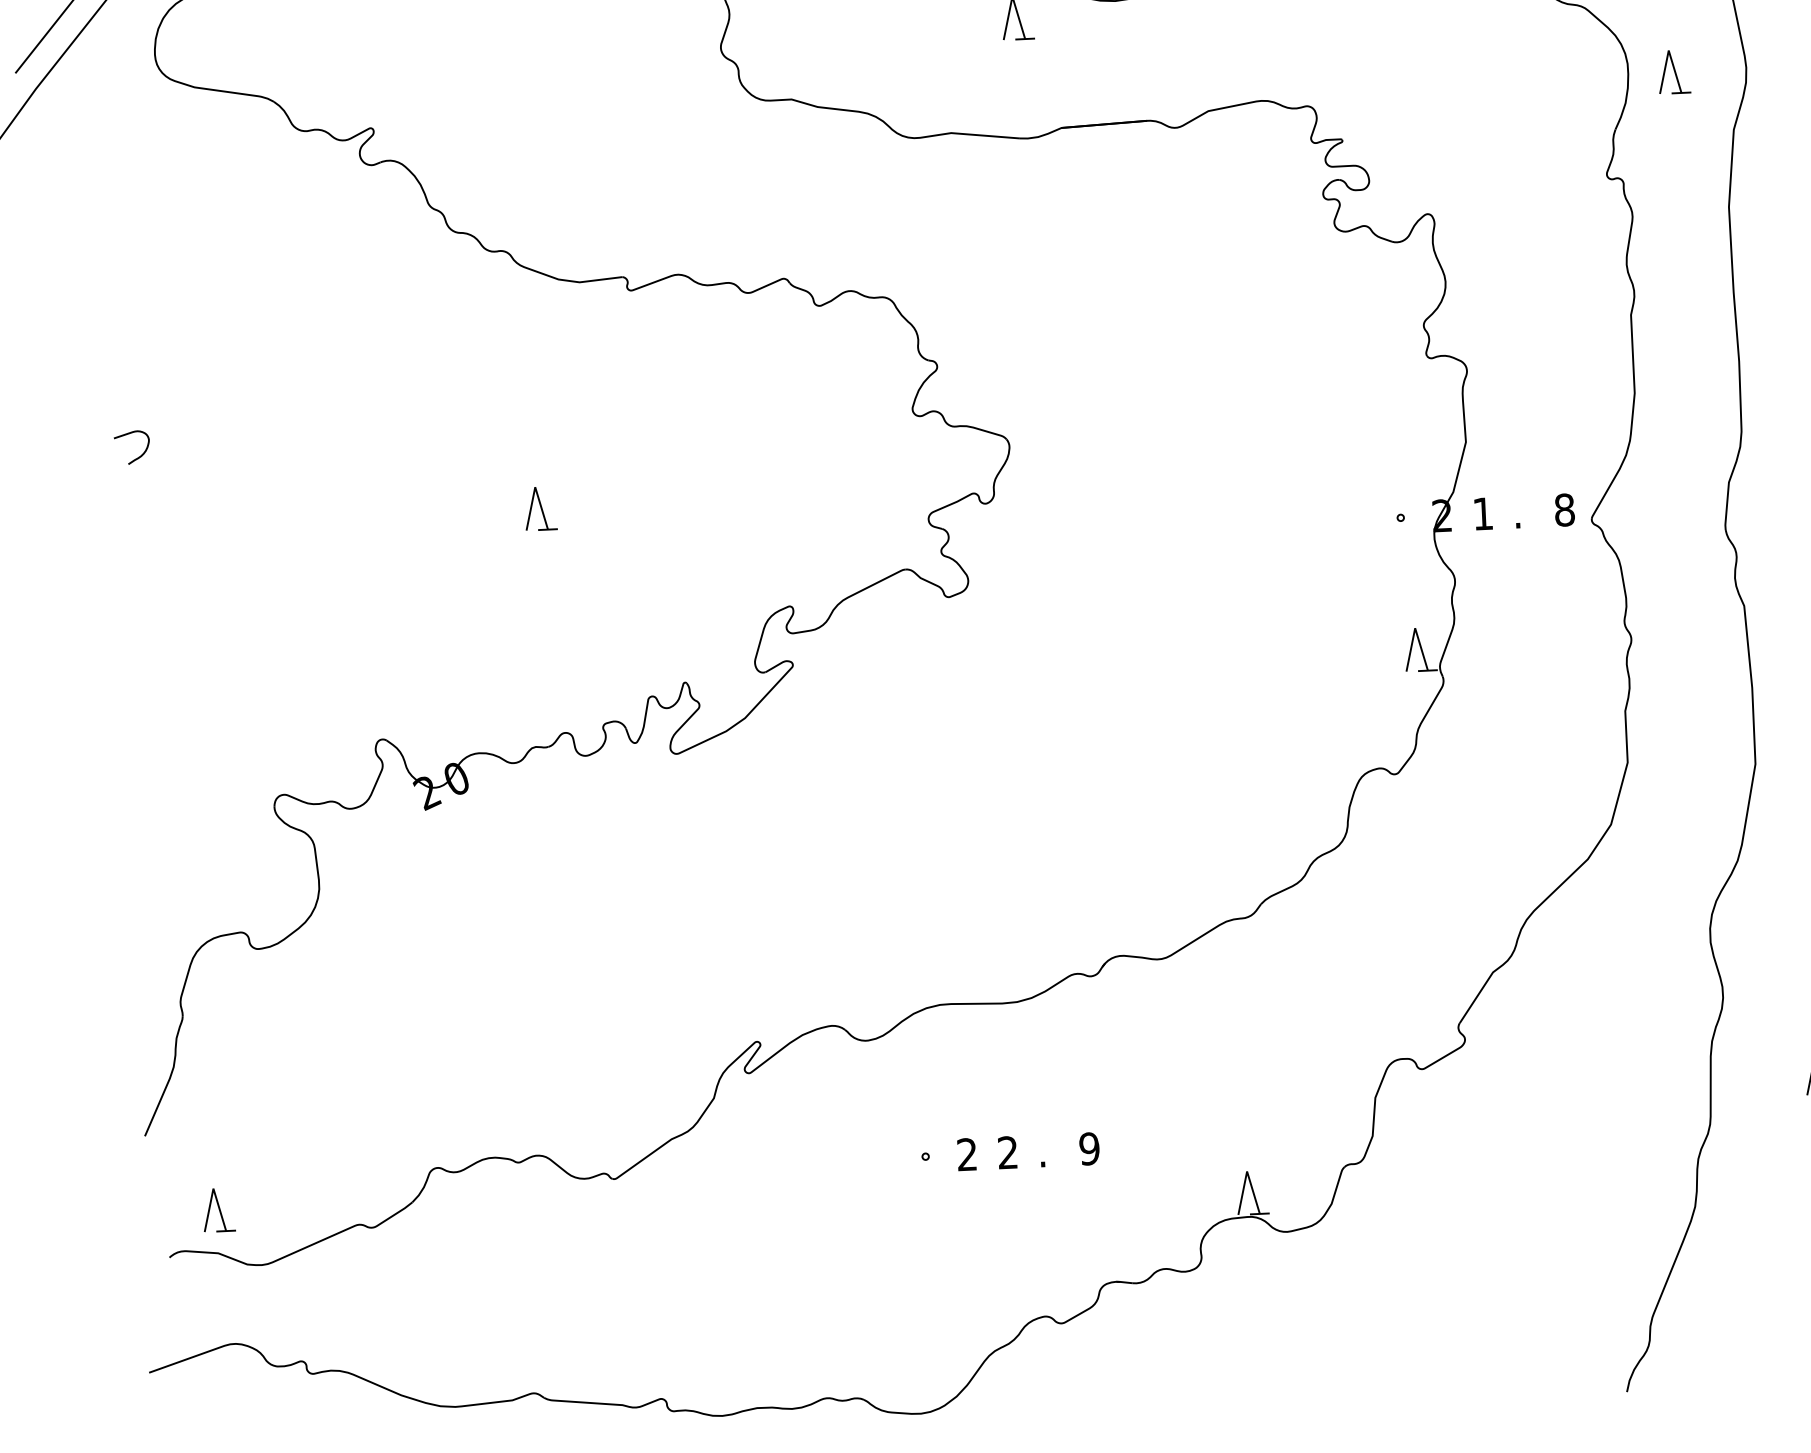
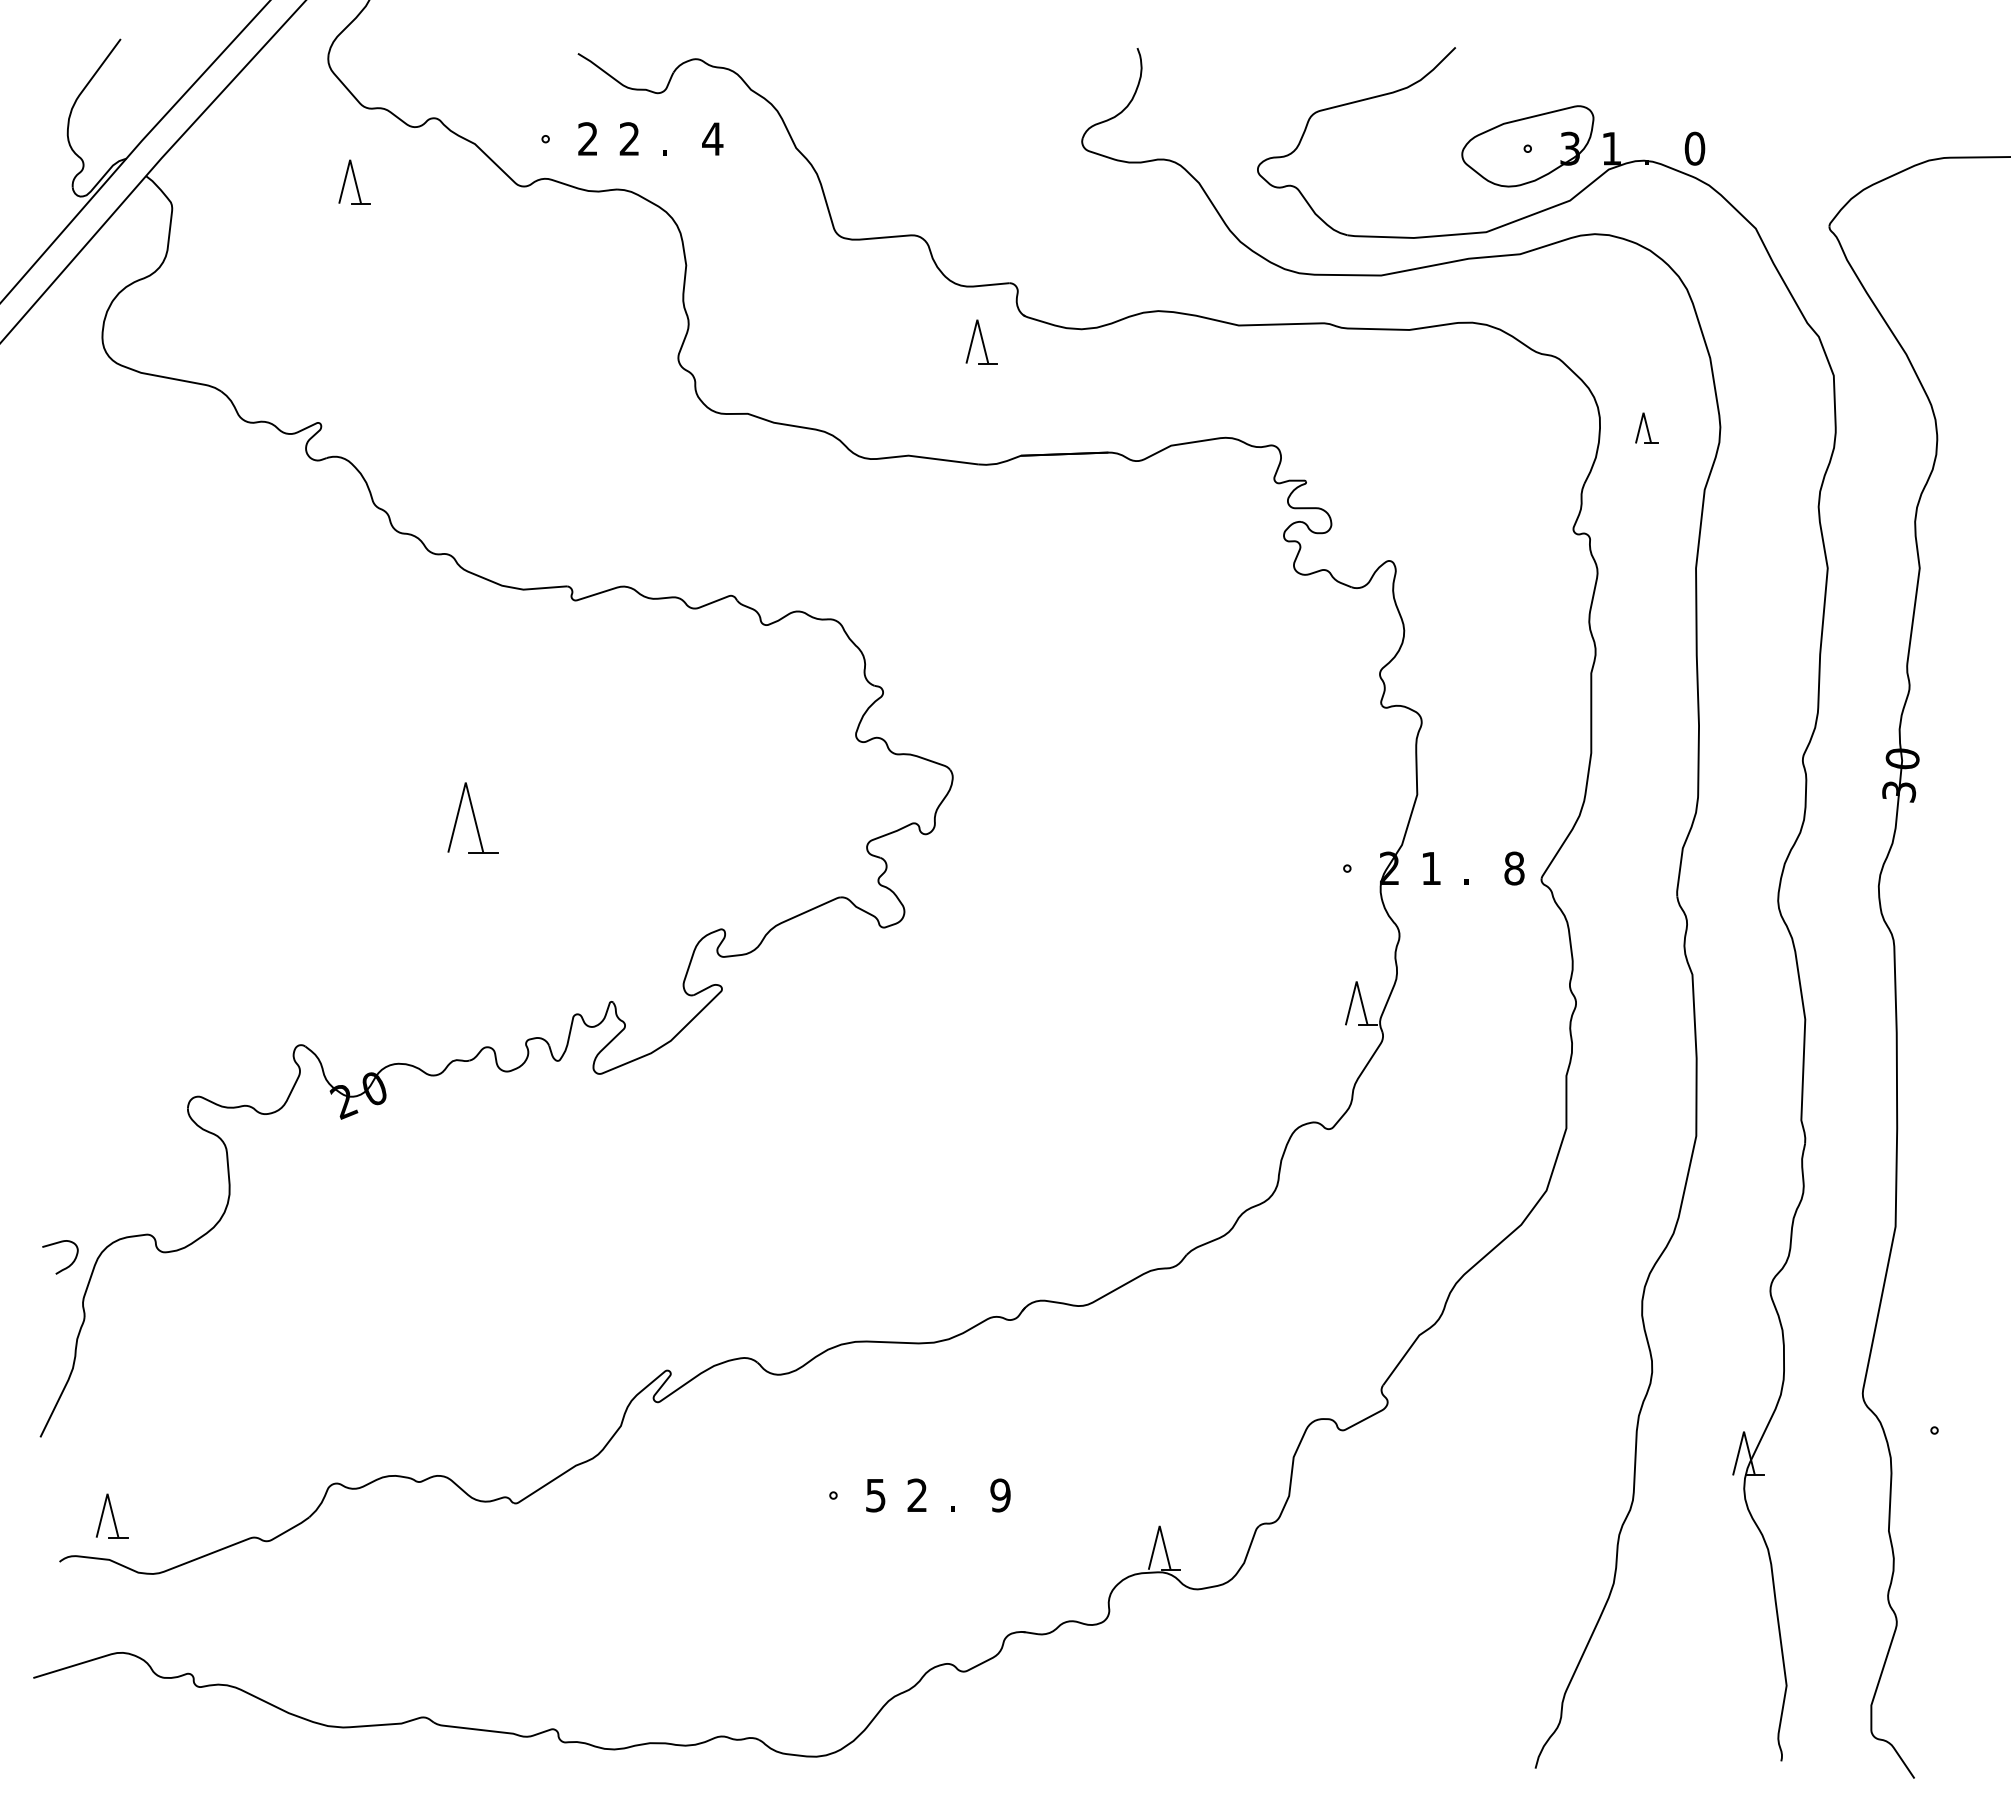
part: (1673, 72) -> (1646, 428), size x0.7
curve: (137, 457) -> (65, 1267), moved
part: (540, 508) -> (472, 817), size x1.6
text: (966, 1154) -> (875, 1495), 2 -> 5

